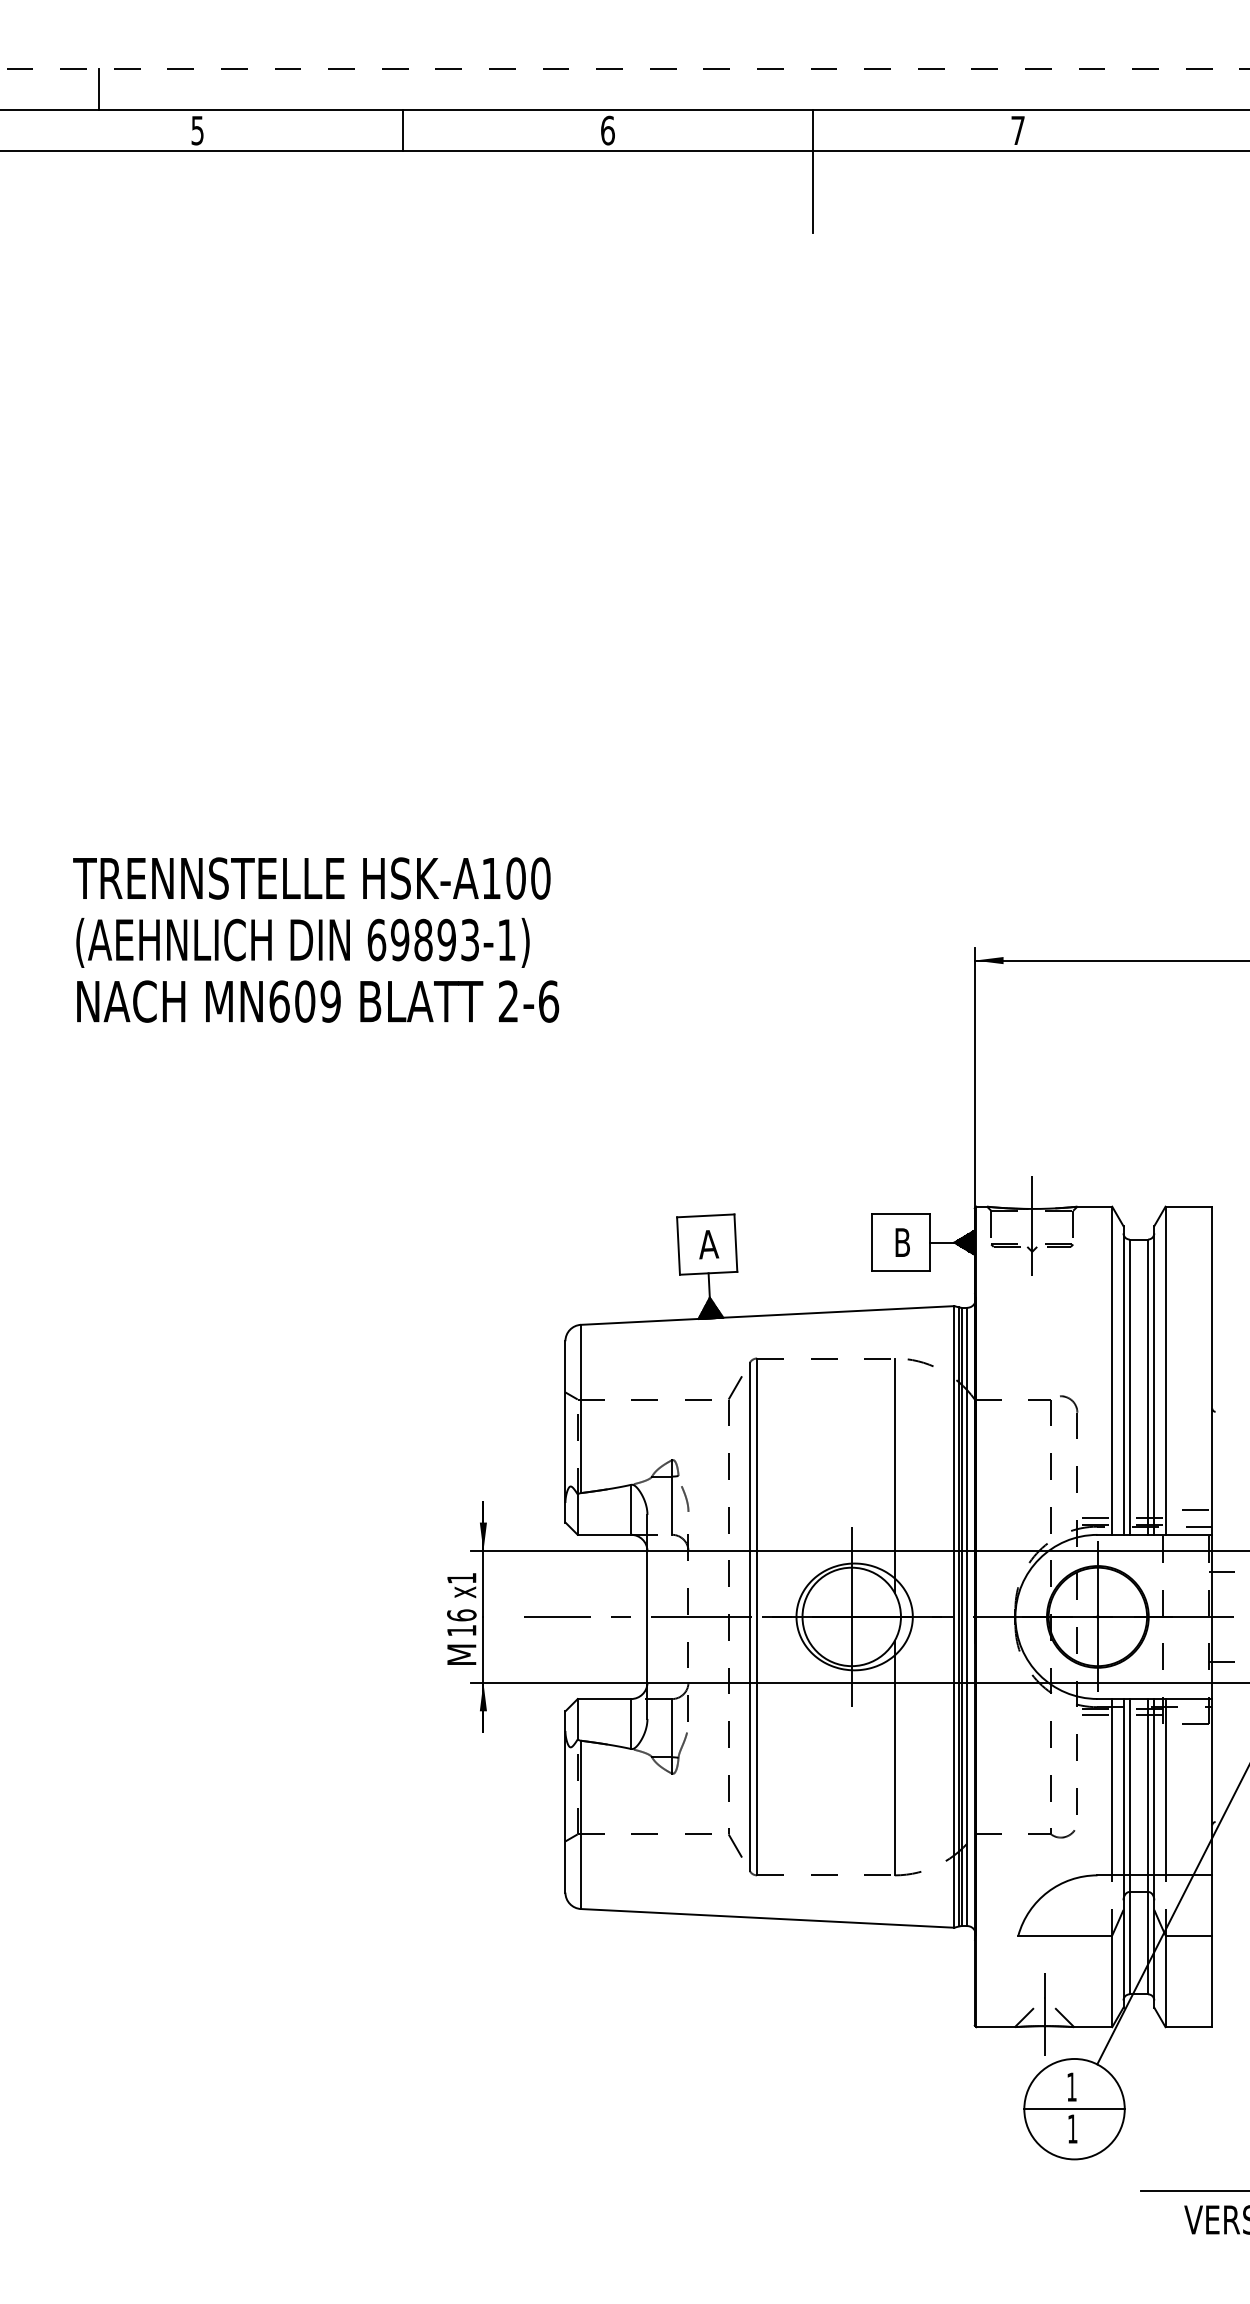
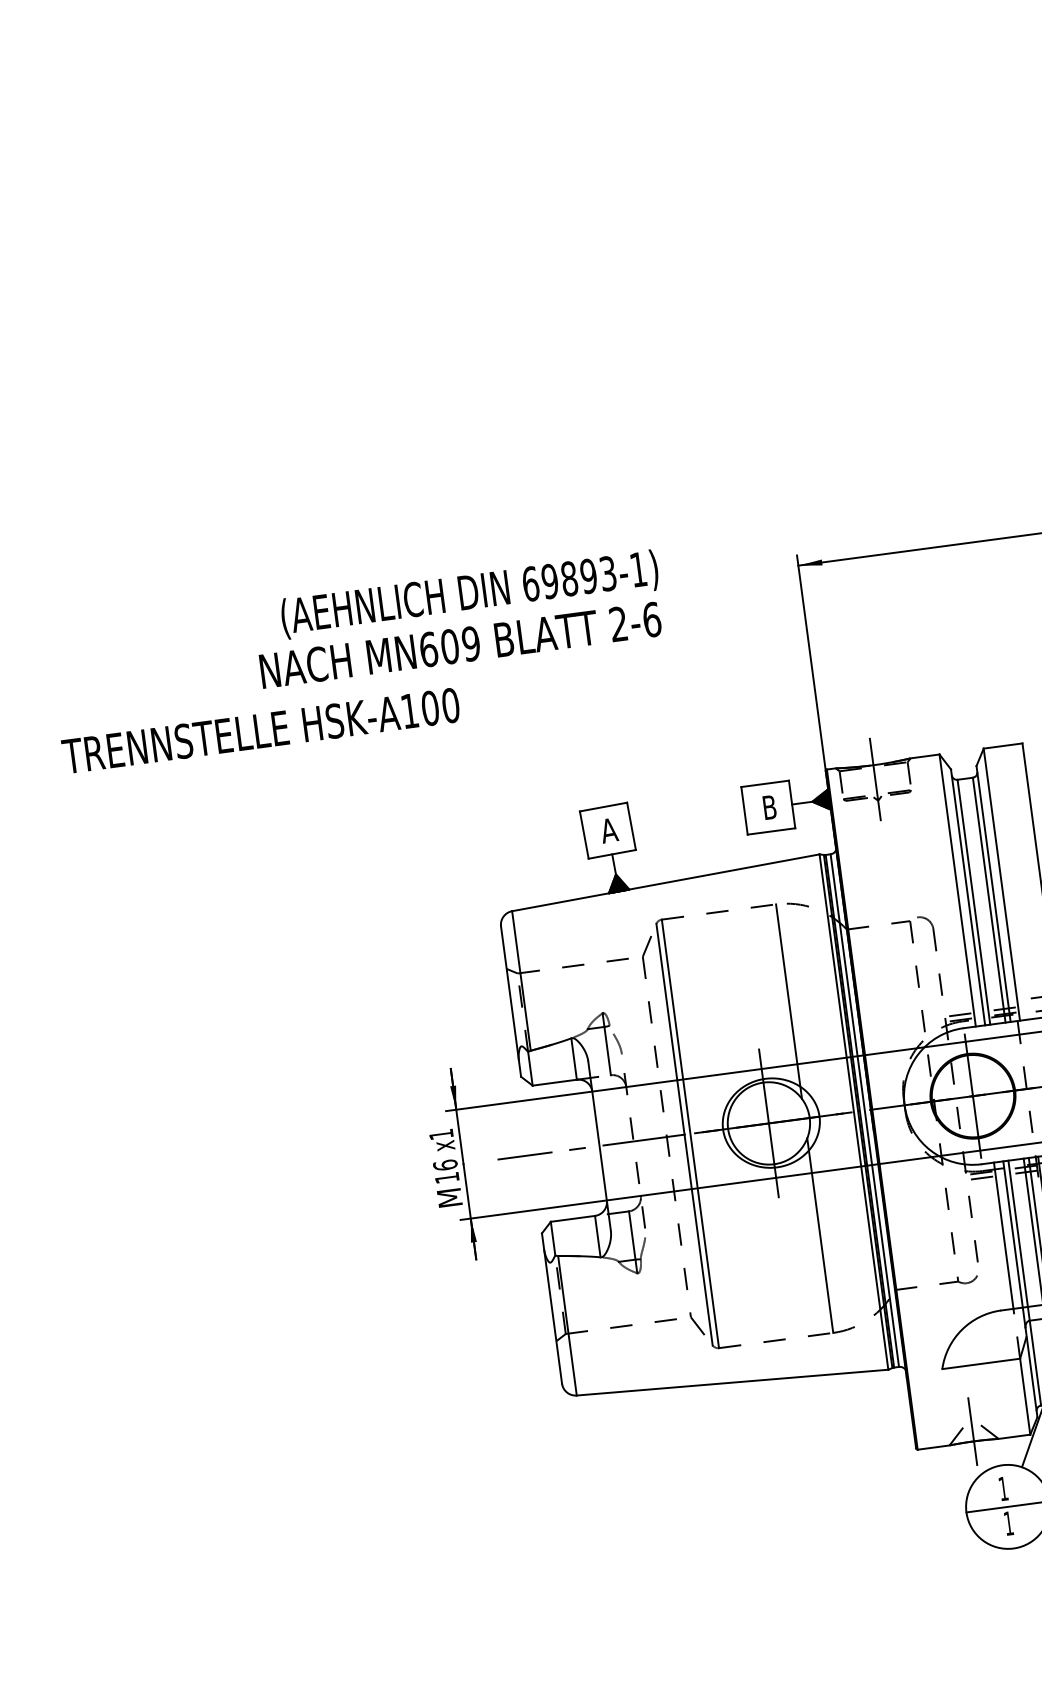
text: (311, 878) -> (260, 730), moved
text: (302, 942) -> (469, 594), moved
text: (318, 1001) -> (461, 645), moved

